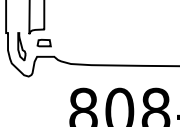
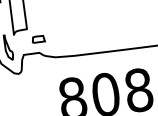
part: (43, 42) -> (37, 38), moved

